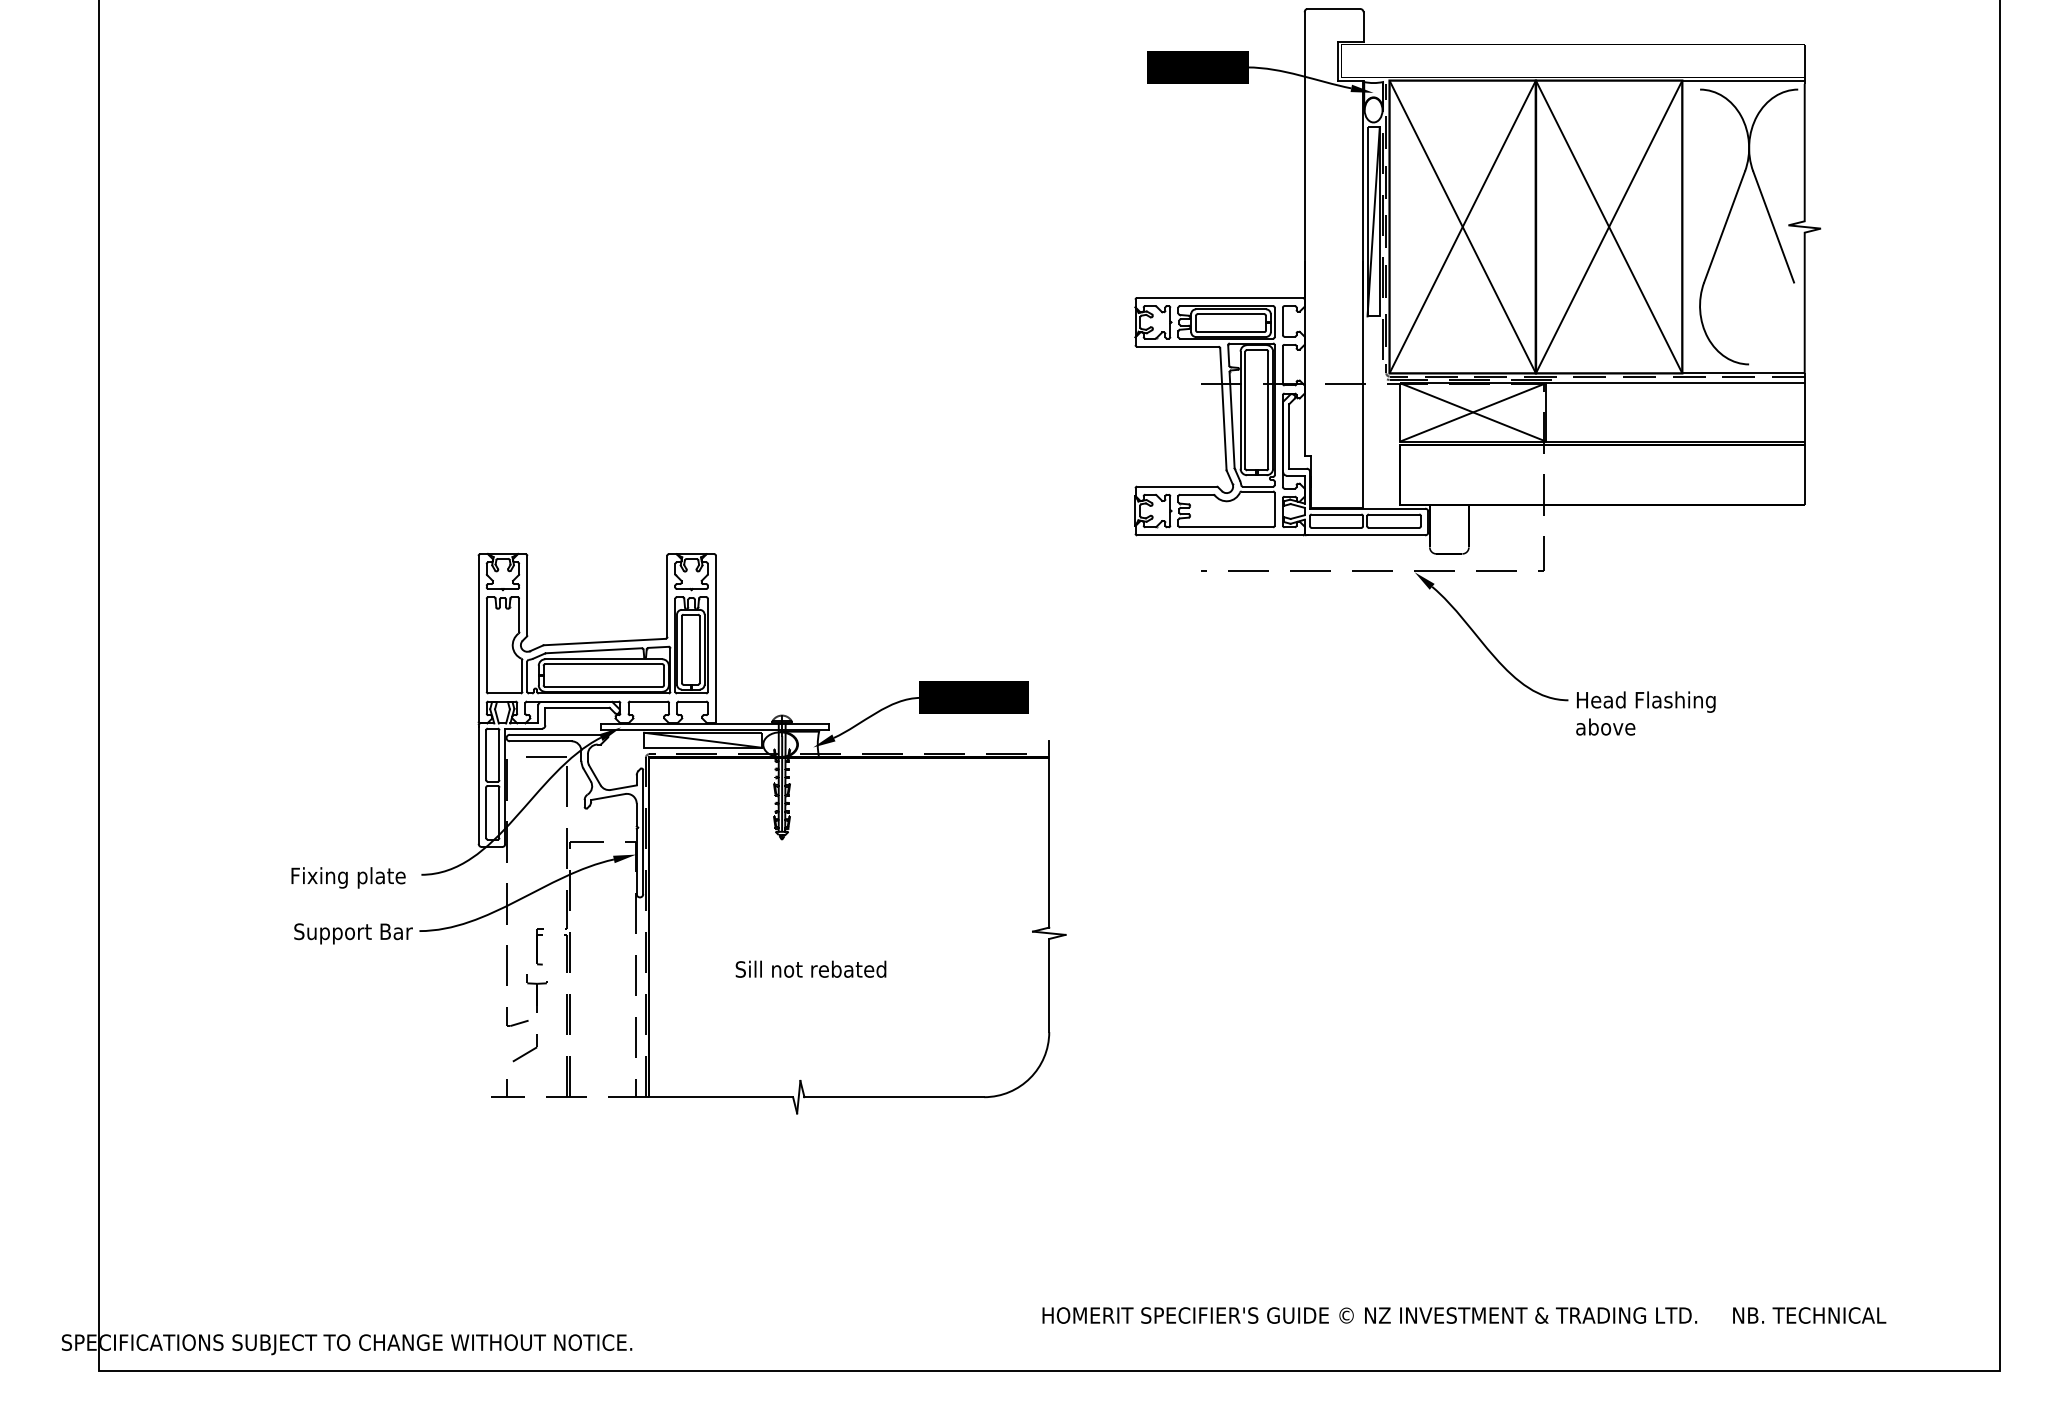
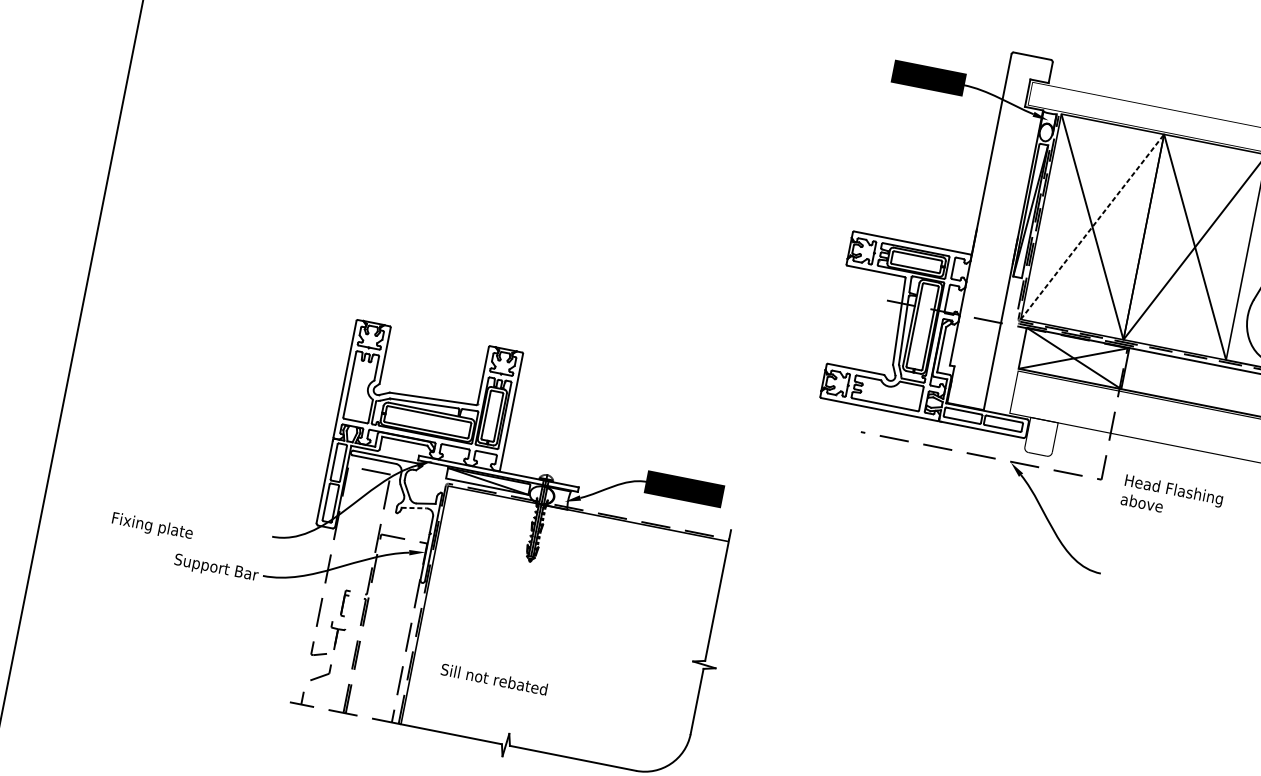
line: (1462, 227) -> (1092, 227), solid -> dashed
text: (1645, 713) -> (1171, 498), moved
line: (608, 796) -> (414, 507), solid -> dashed
text: (348, 877) -> (152, 526), moved
text: (810, 968) -> (494, 678), moved

